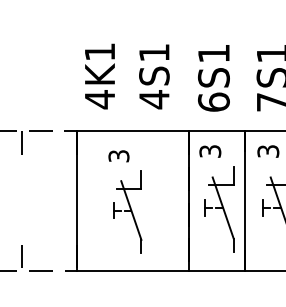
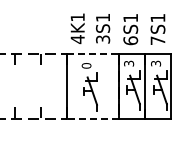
text: (155, 99) -> (103, 39), 4S1 -> 3S1
line: (133, 131) -> (93, 54), solid -> dashed
text: (118, 155) -> (86, 65), 3 -> 0
line: (133, 271) -> (93, 119), solid -> dashed

